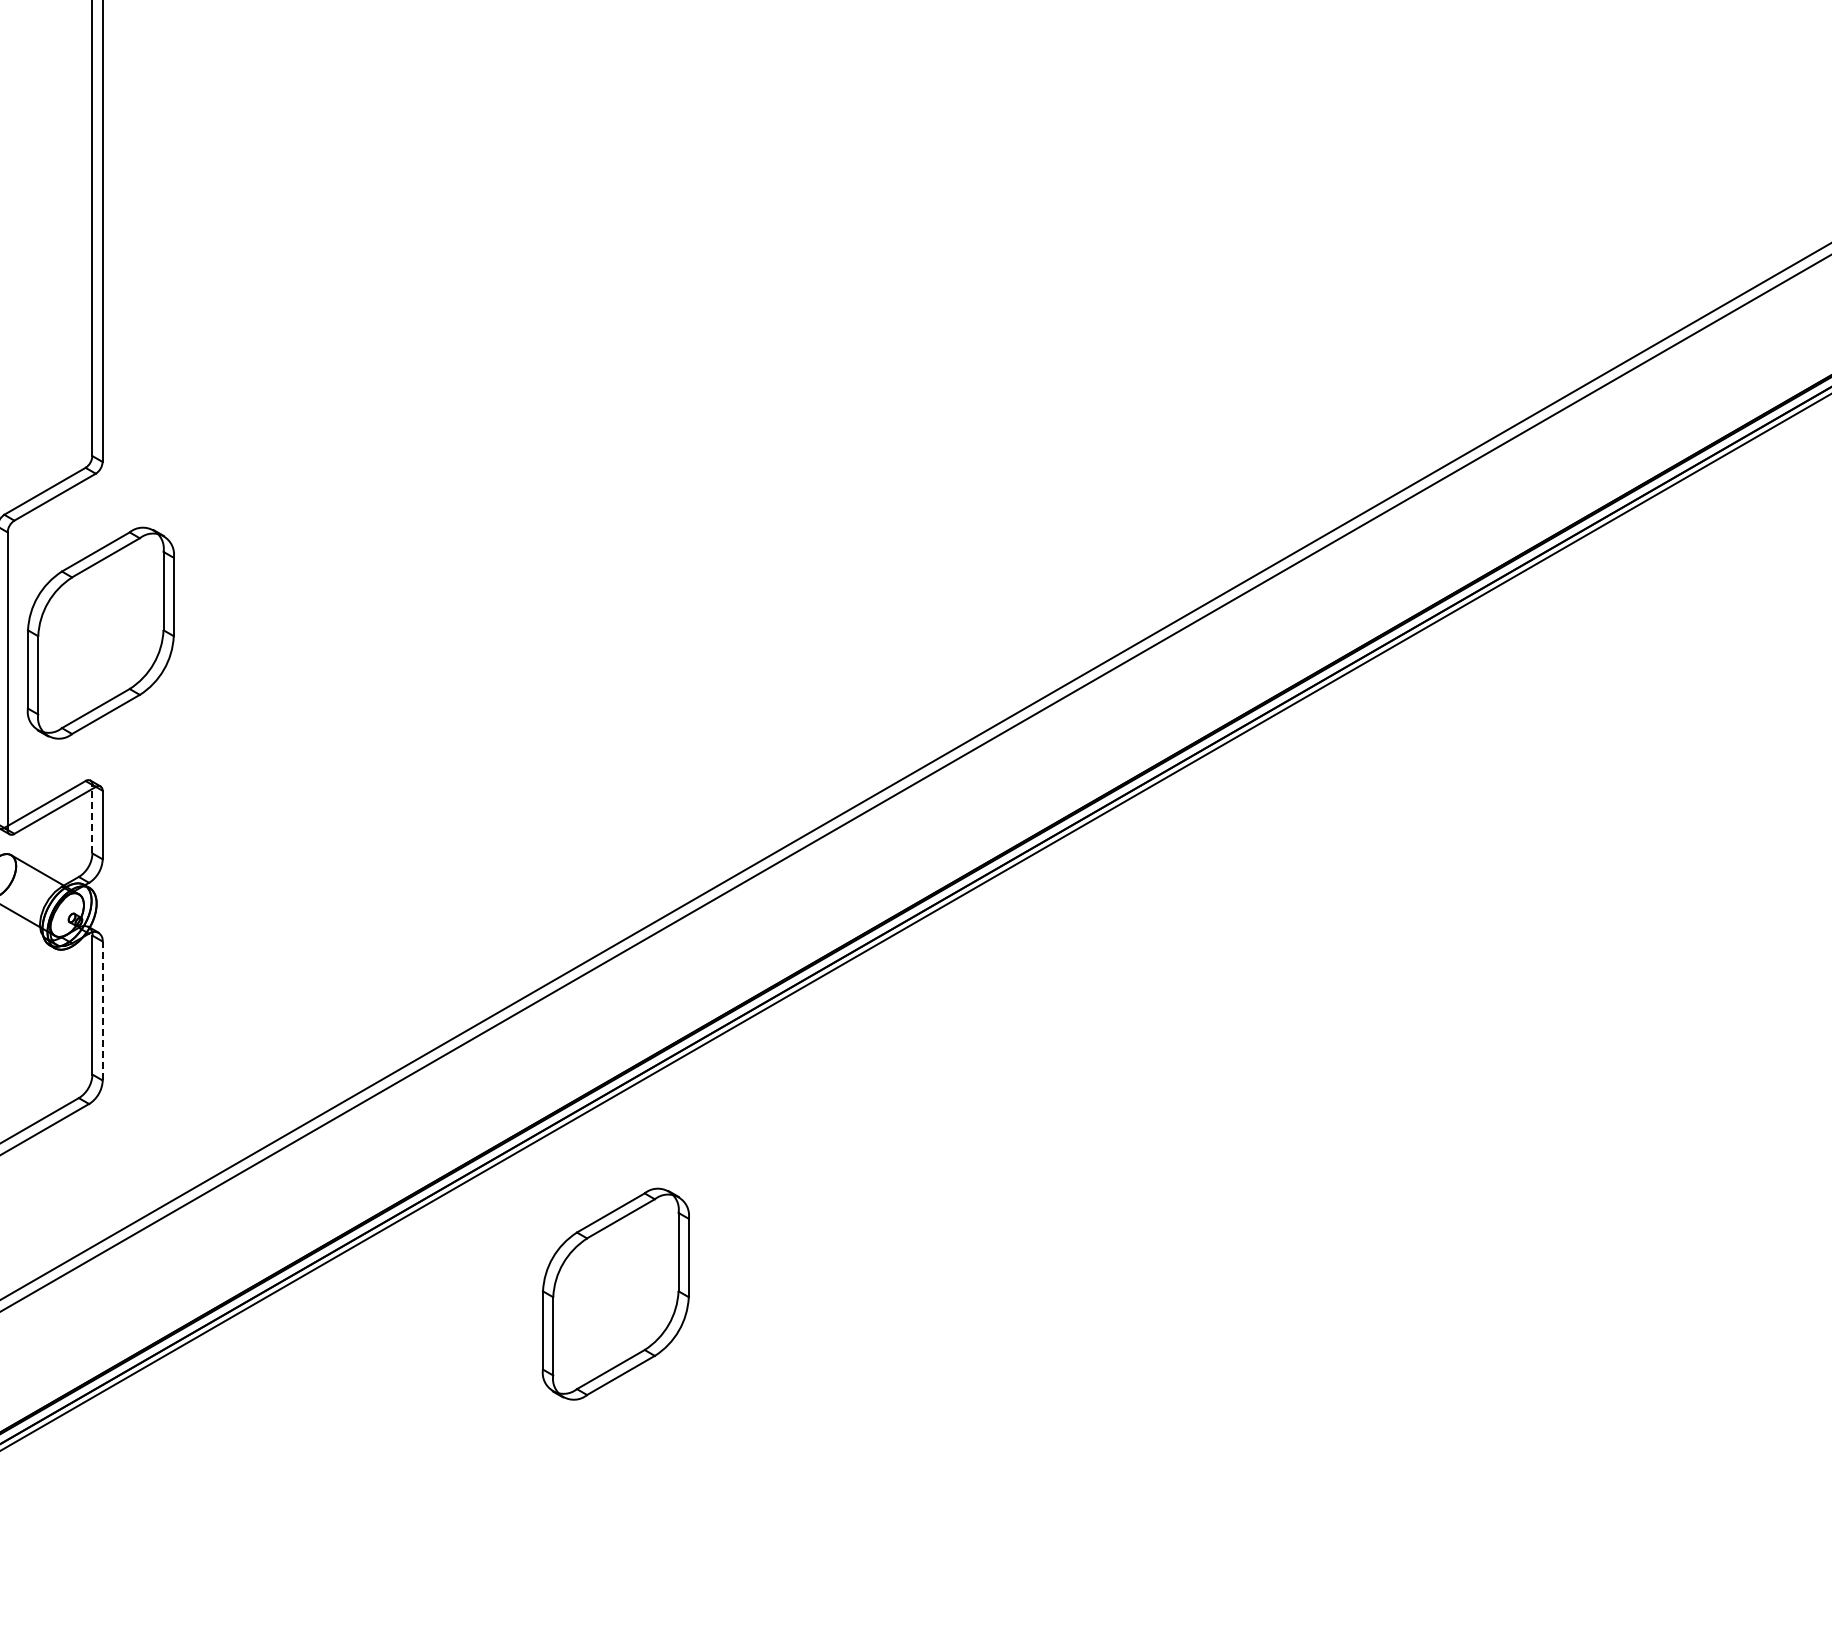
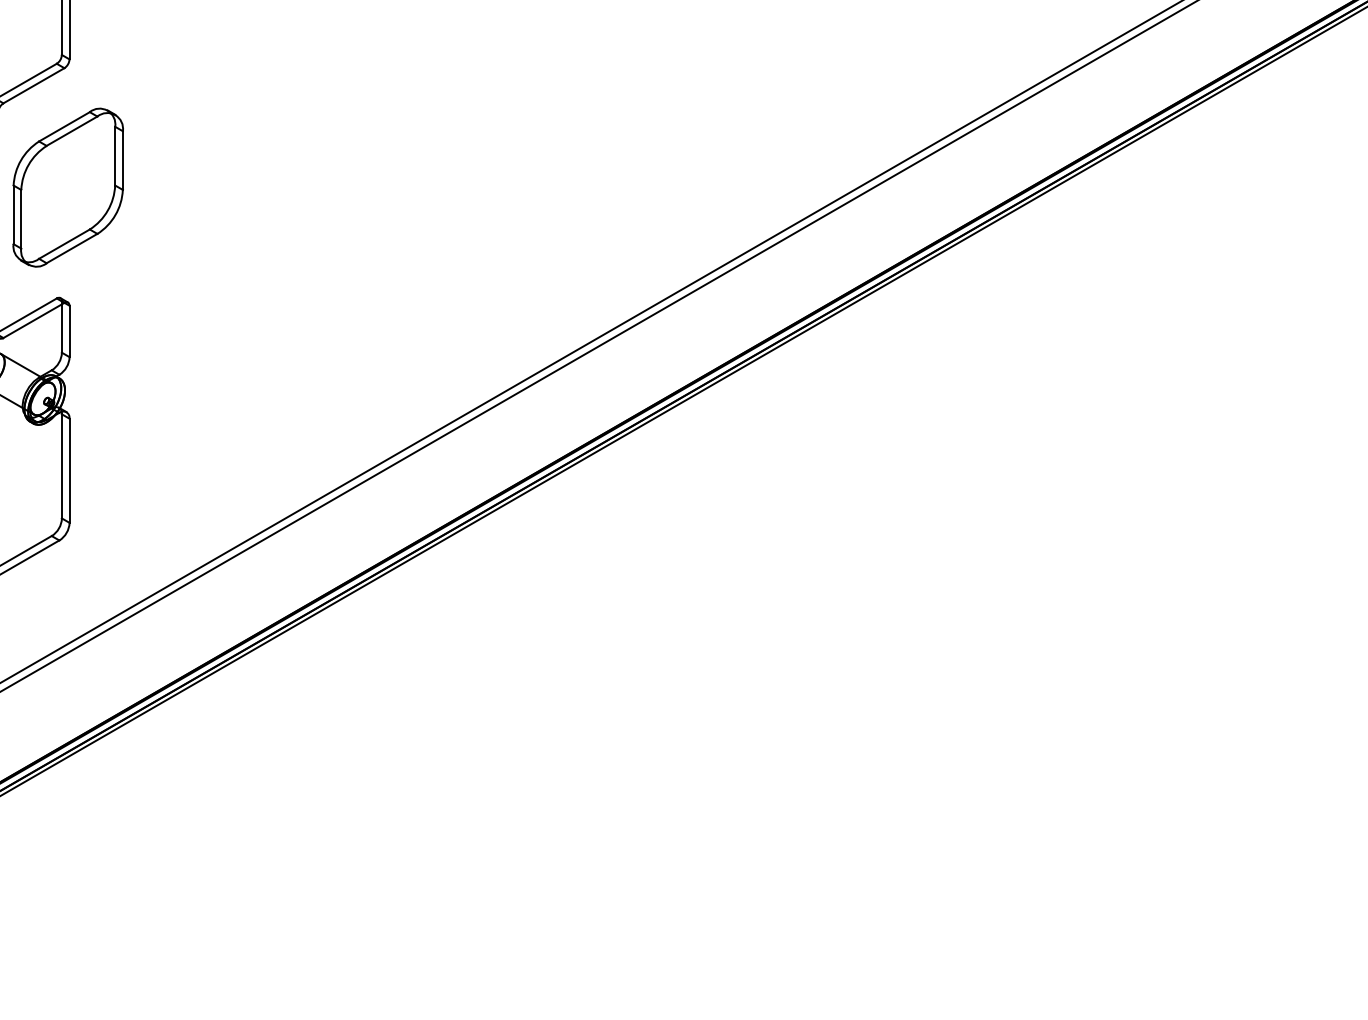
line: (92, 818) -> (61, 326), dashed -> solid
line: (102, 1010) -> (69, 470), dashed -> solid
part: (615, 1293) -> (453, 682), removed

